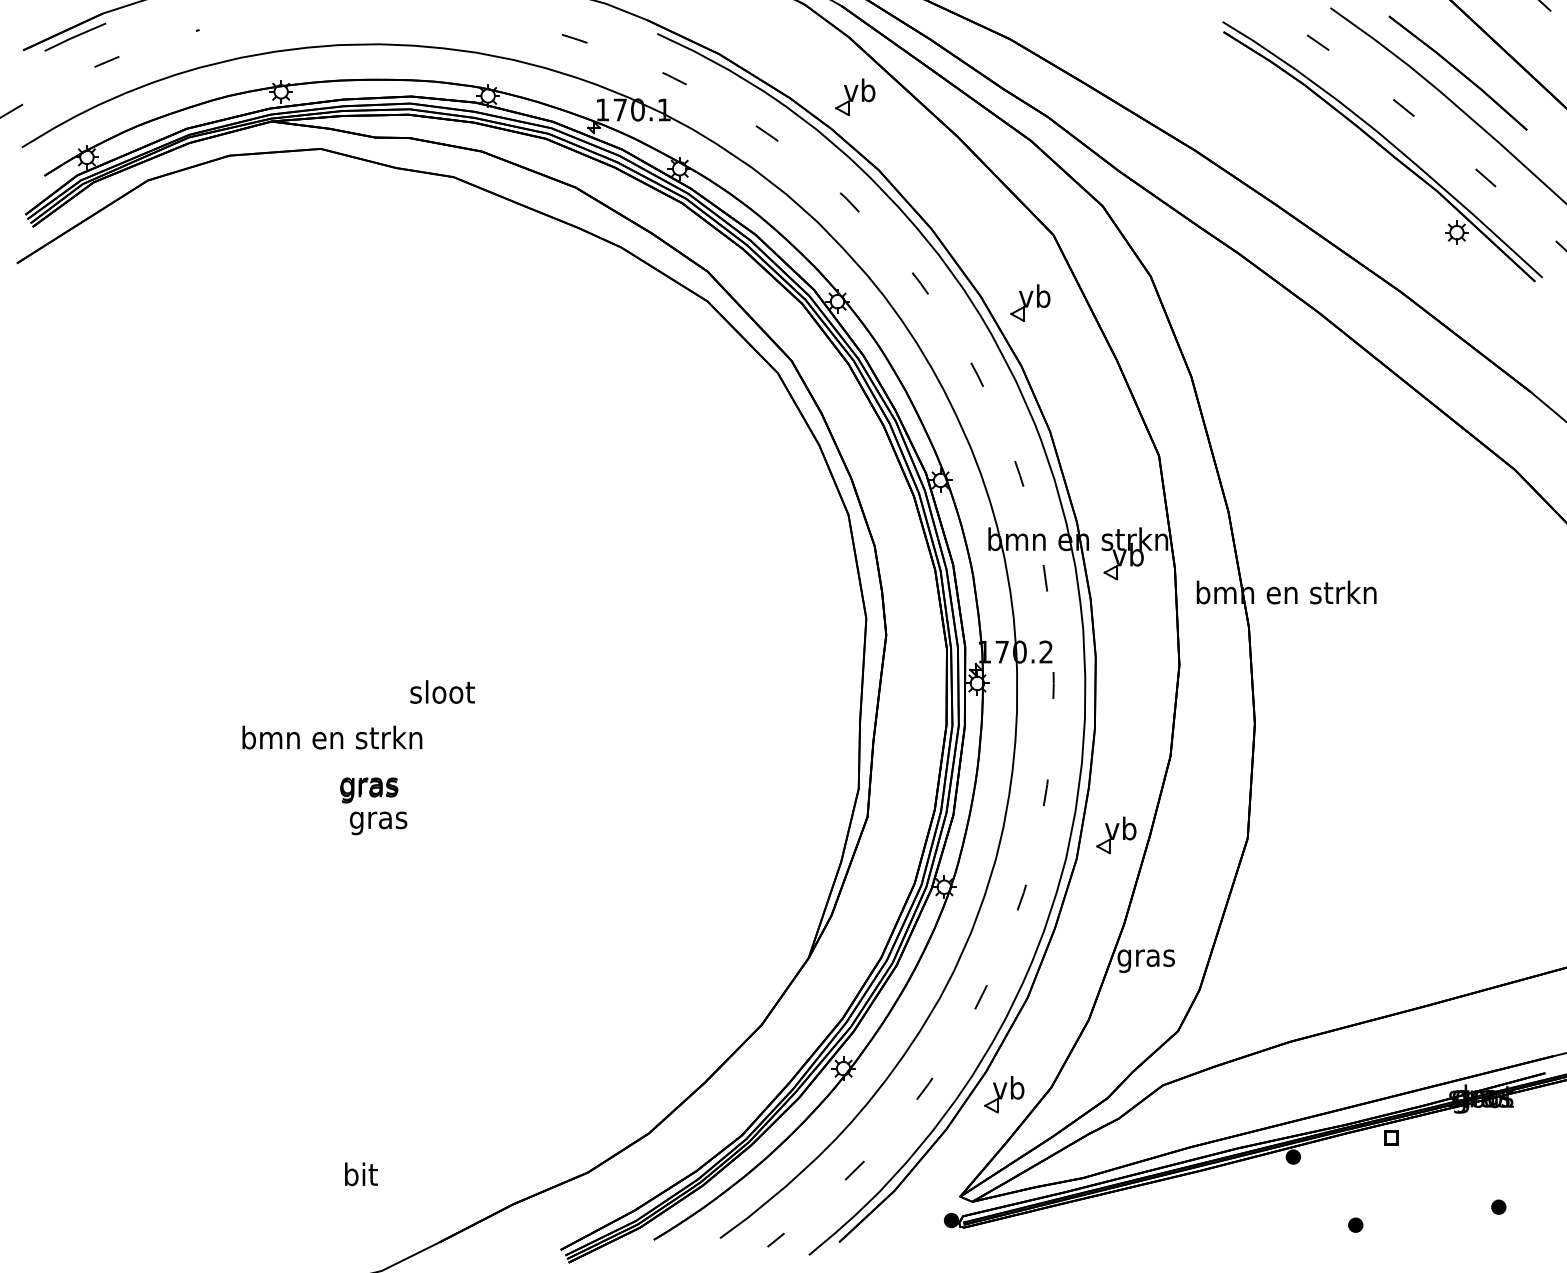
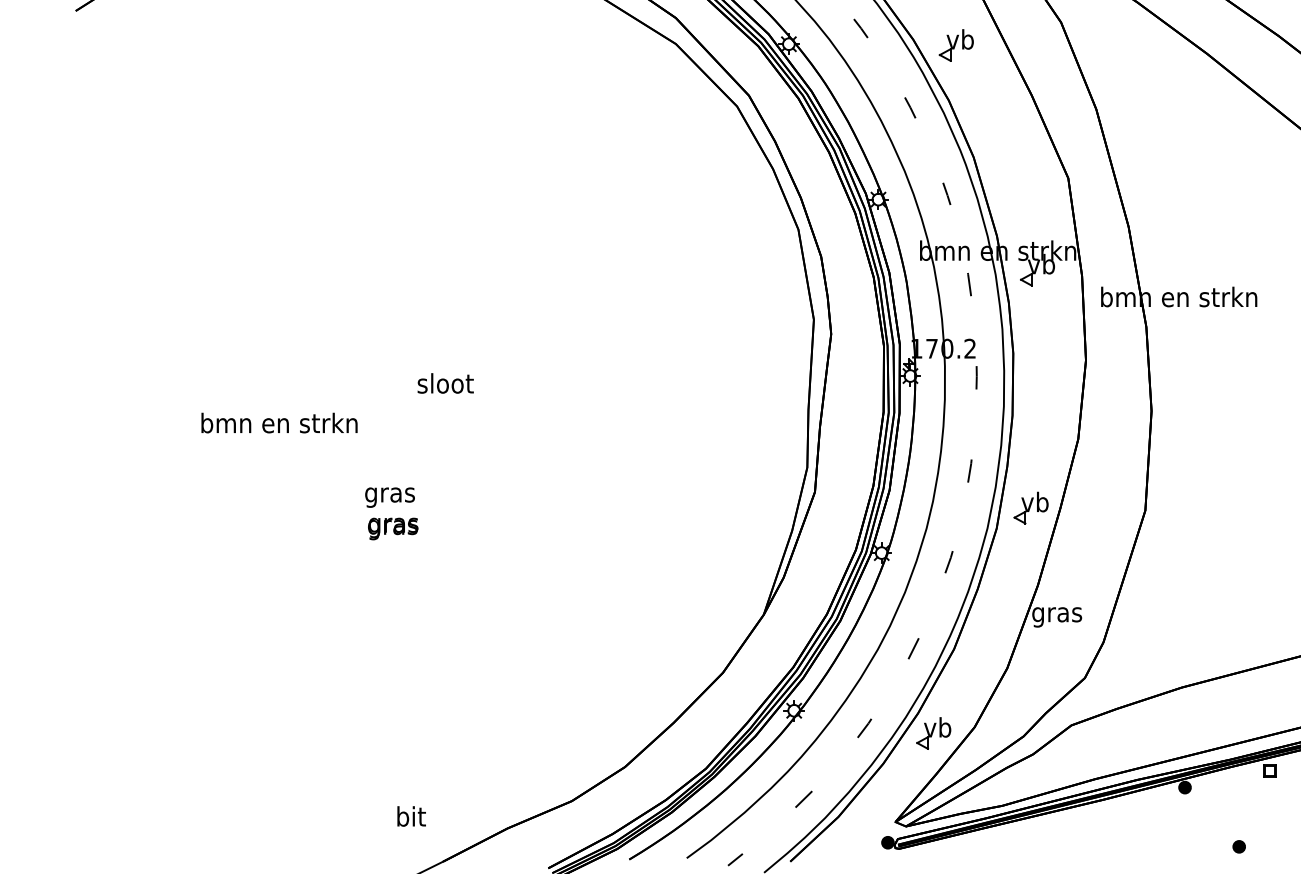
text: (332, 737) -> (279, 423), moved
text: (369, 790) -> (393, 529), moved
text: (361, 1174) -> (411, 816), moved

